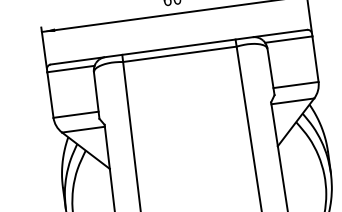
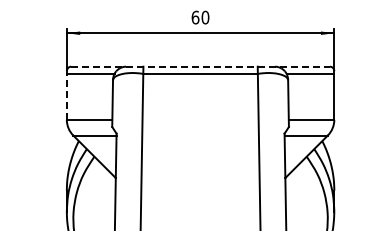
line: (179, 46) -> (201, 66), solid -> dashed
line: (50, 94) -> (66, 96), solid -> dashed

